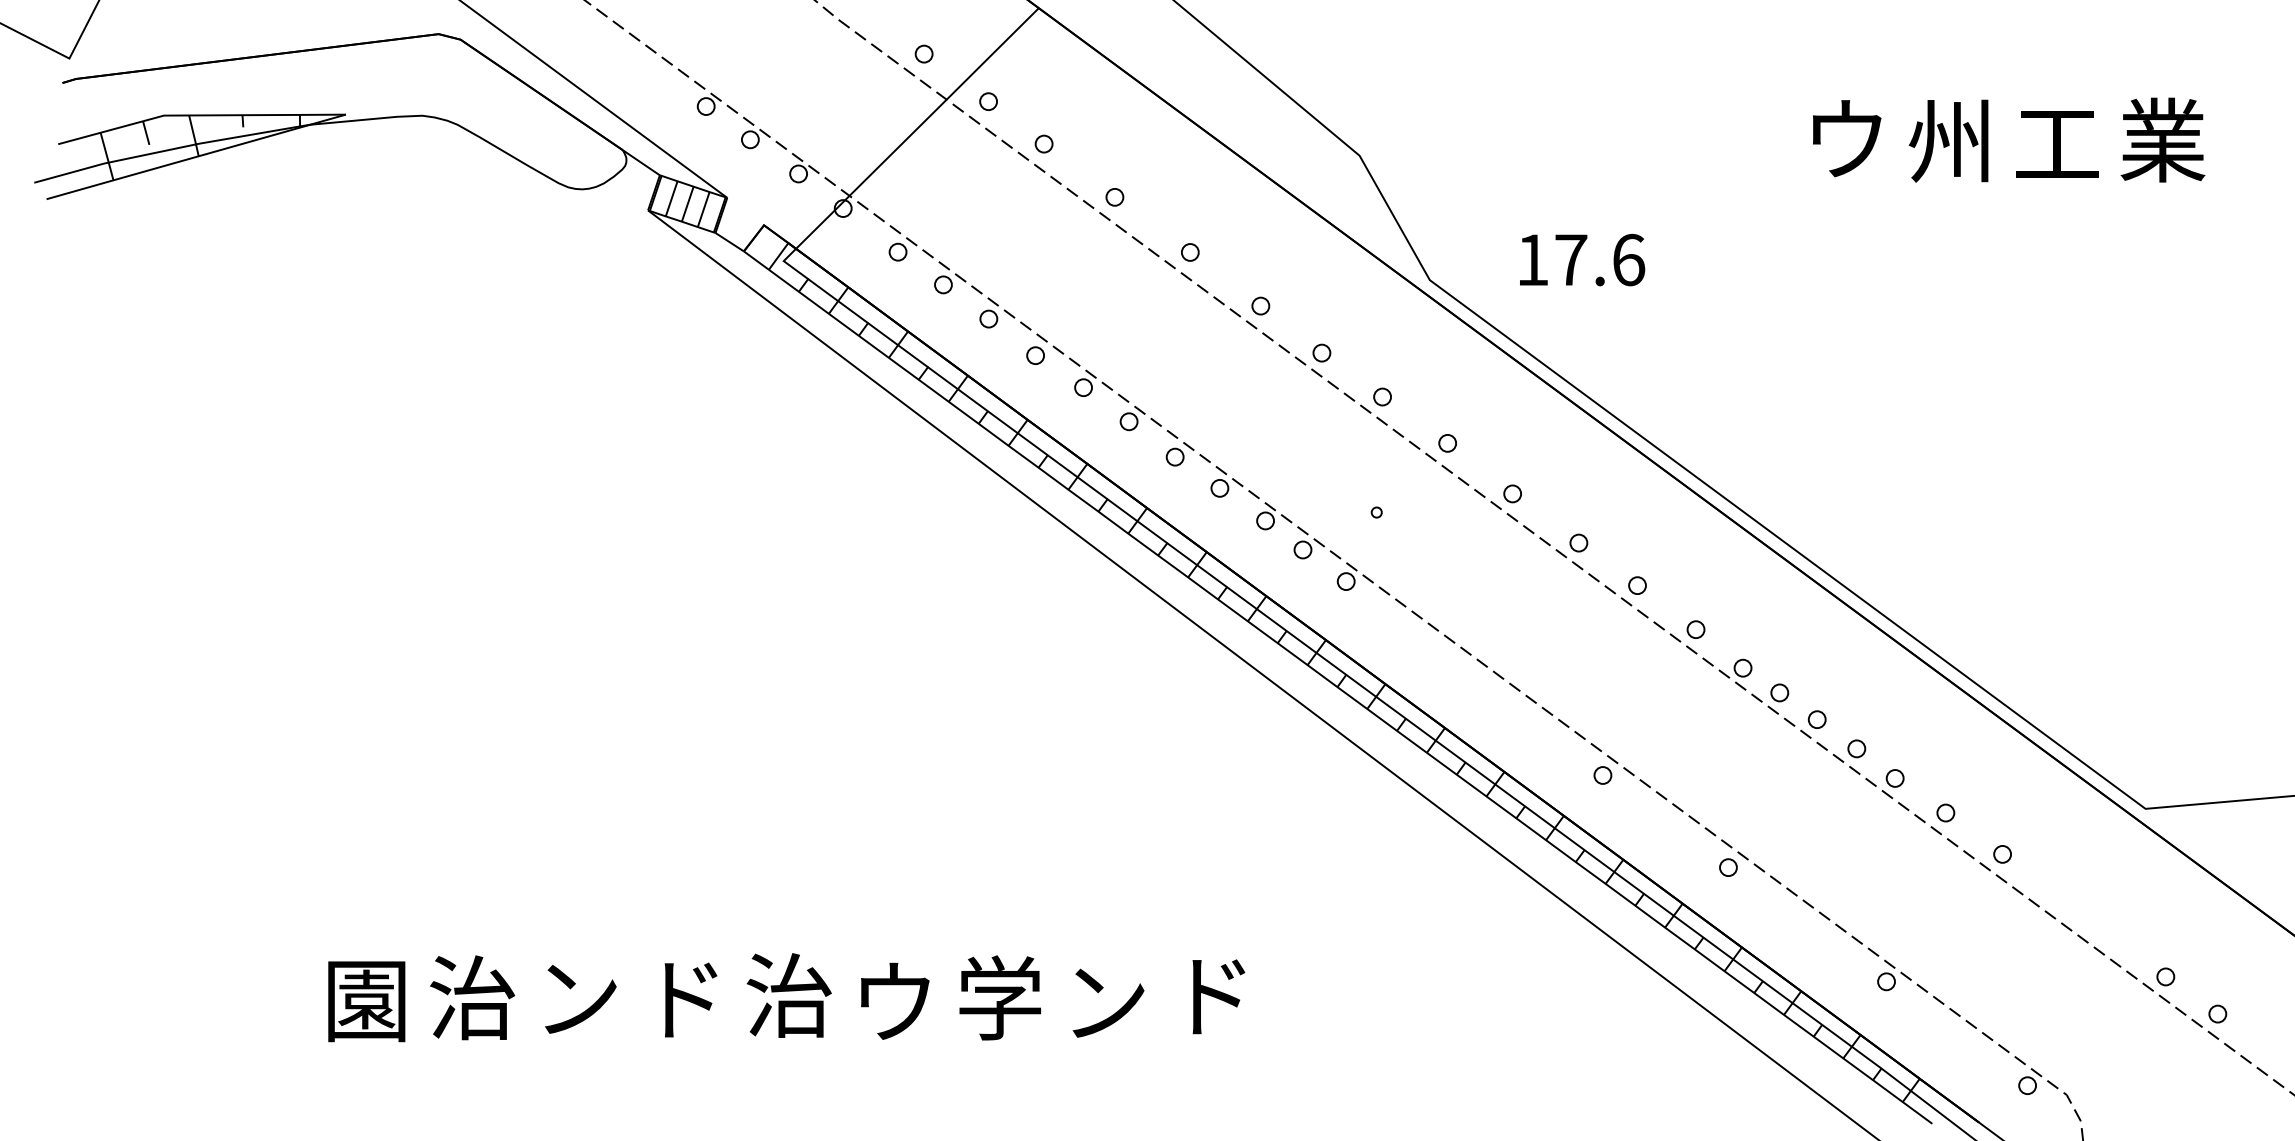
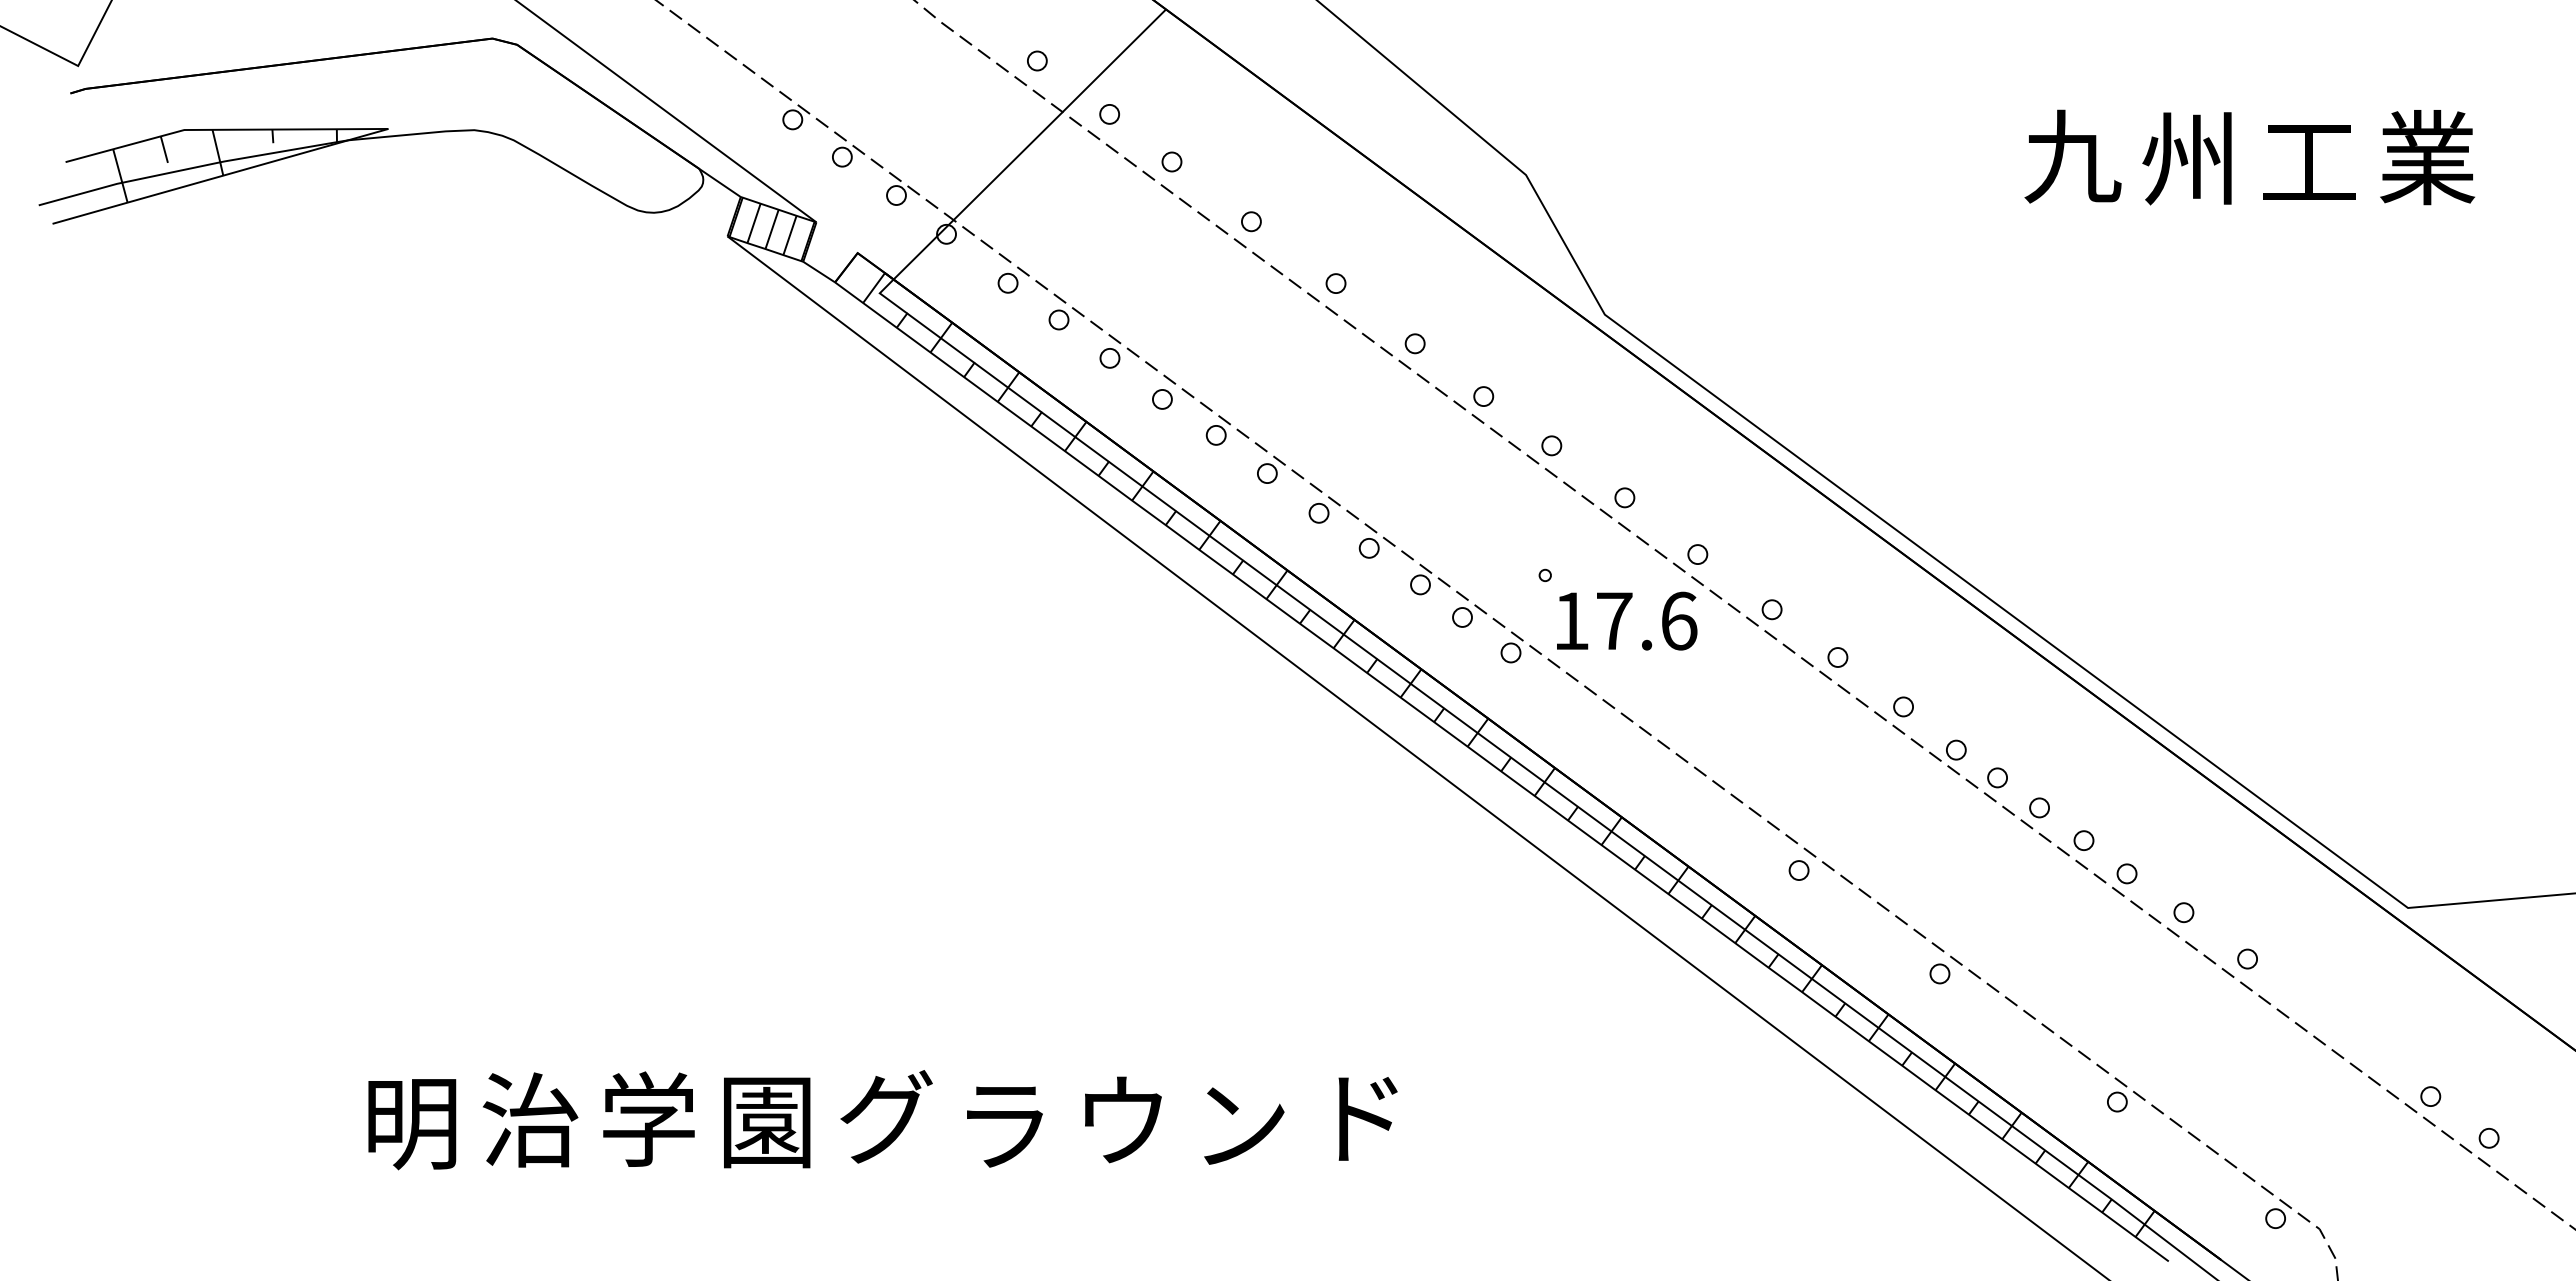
text: (1846, 139) -> (2072, 156), ウ -> 九
text: (1582, 259) -> (1627, 620), moved
text: (788, 994) -> (885, 1116), 治 -> グ
text: (577, 996) -> (648, 1118), ン -> 学
text: (1000, 997) -> (1122, 1119), 学 -> ウ
text: (683, 1000) -> (767, 1122), ド -> 園
text: (894, 1000) -> (1004, 1123), ウ -> ラ
text: (367, 1001) -> (412, 1124), 園 -> 明

